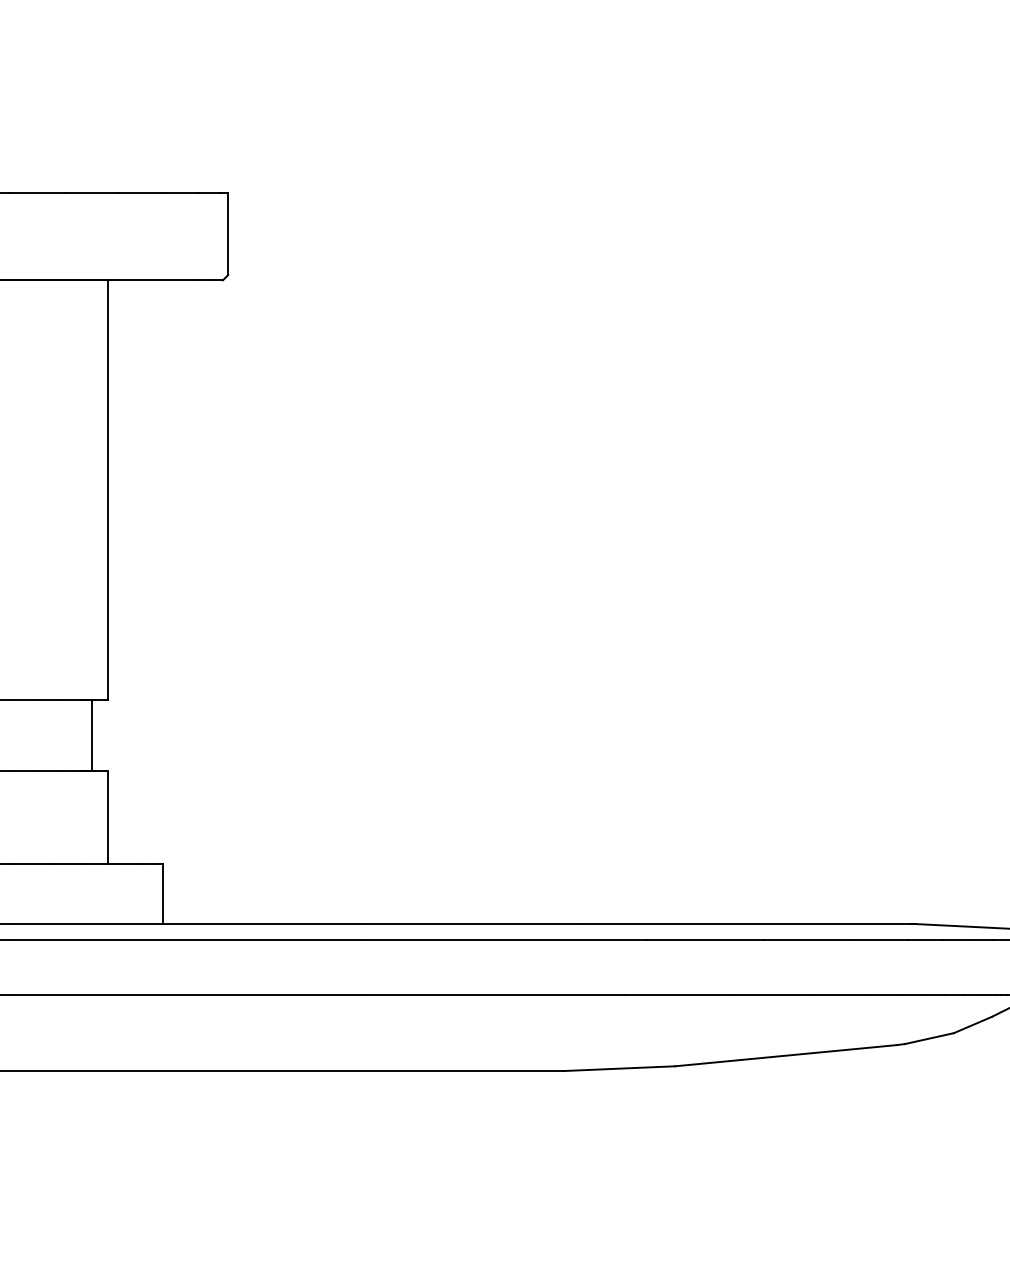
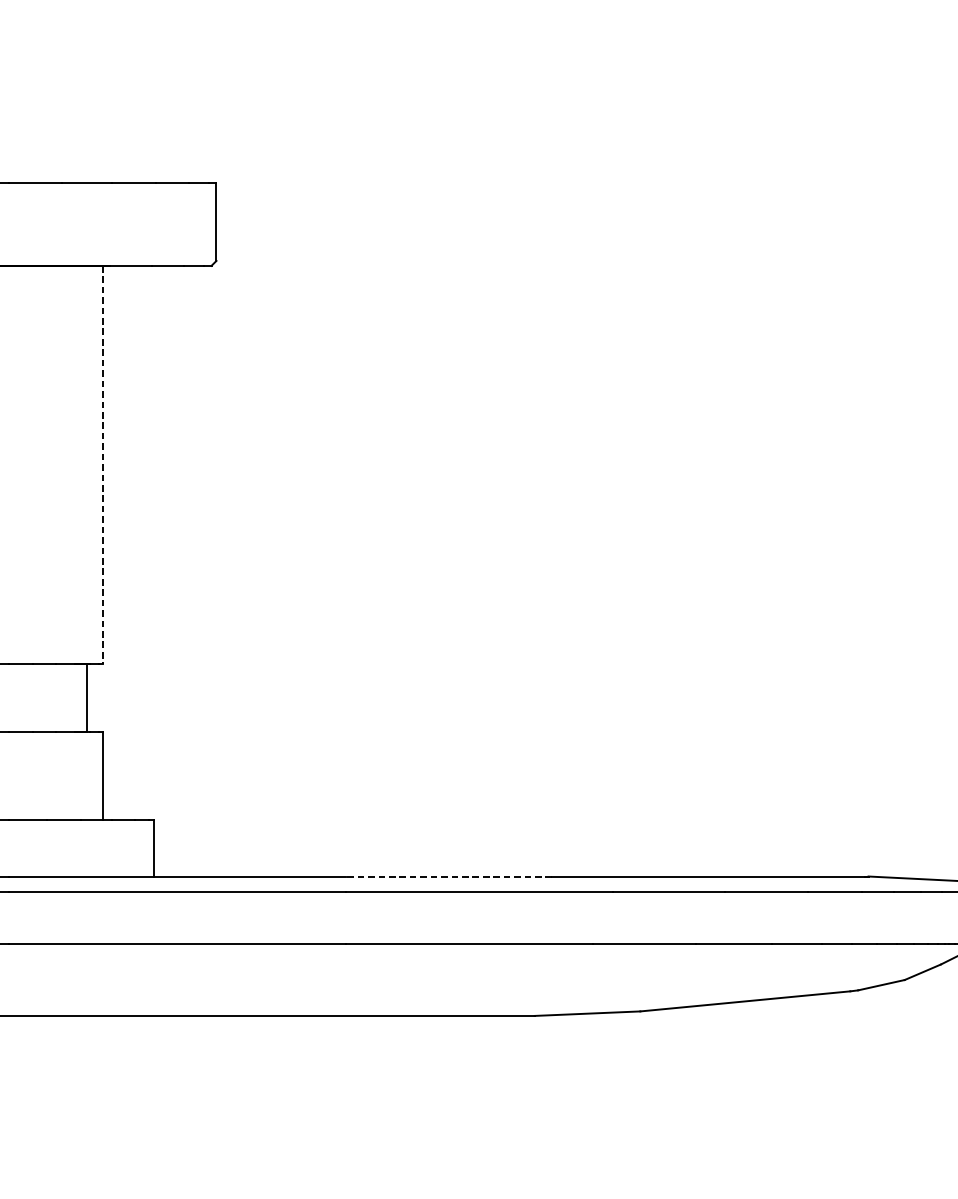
line: (108, 490) -> (102, 465), solid -> dashed
line: (473, 924) -> (449, 876), solid -> dashed

